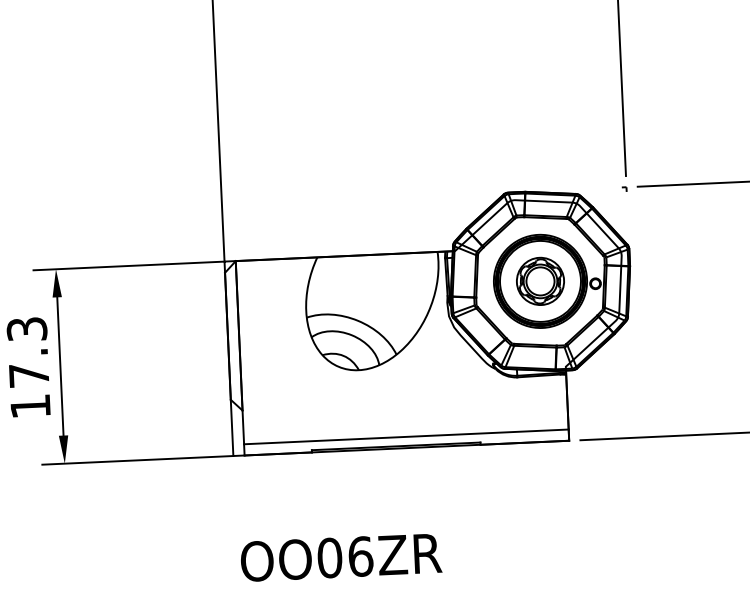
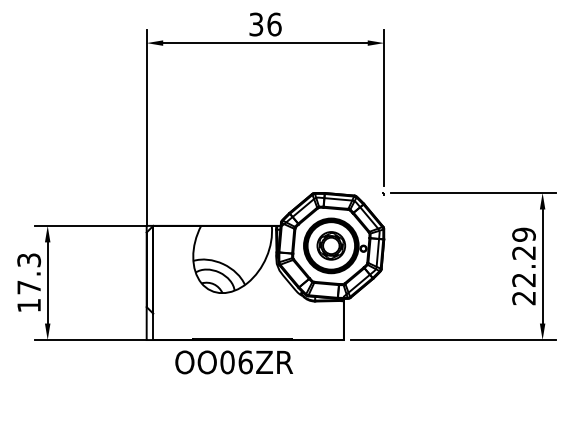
line: (406, 436) -> (248, 333), removed
text: (341, 557) -> (234, 362), moved

